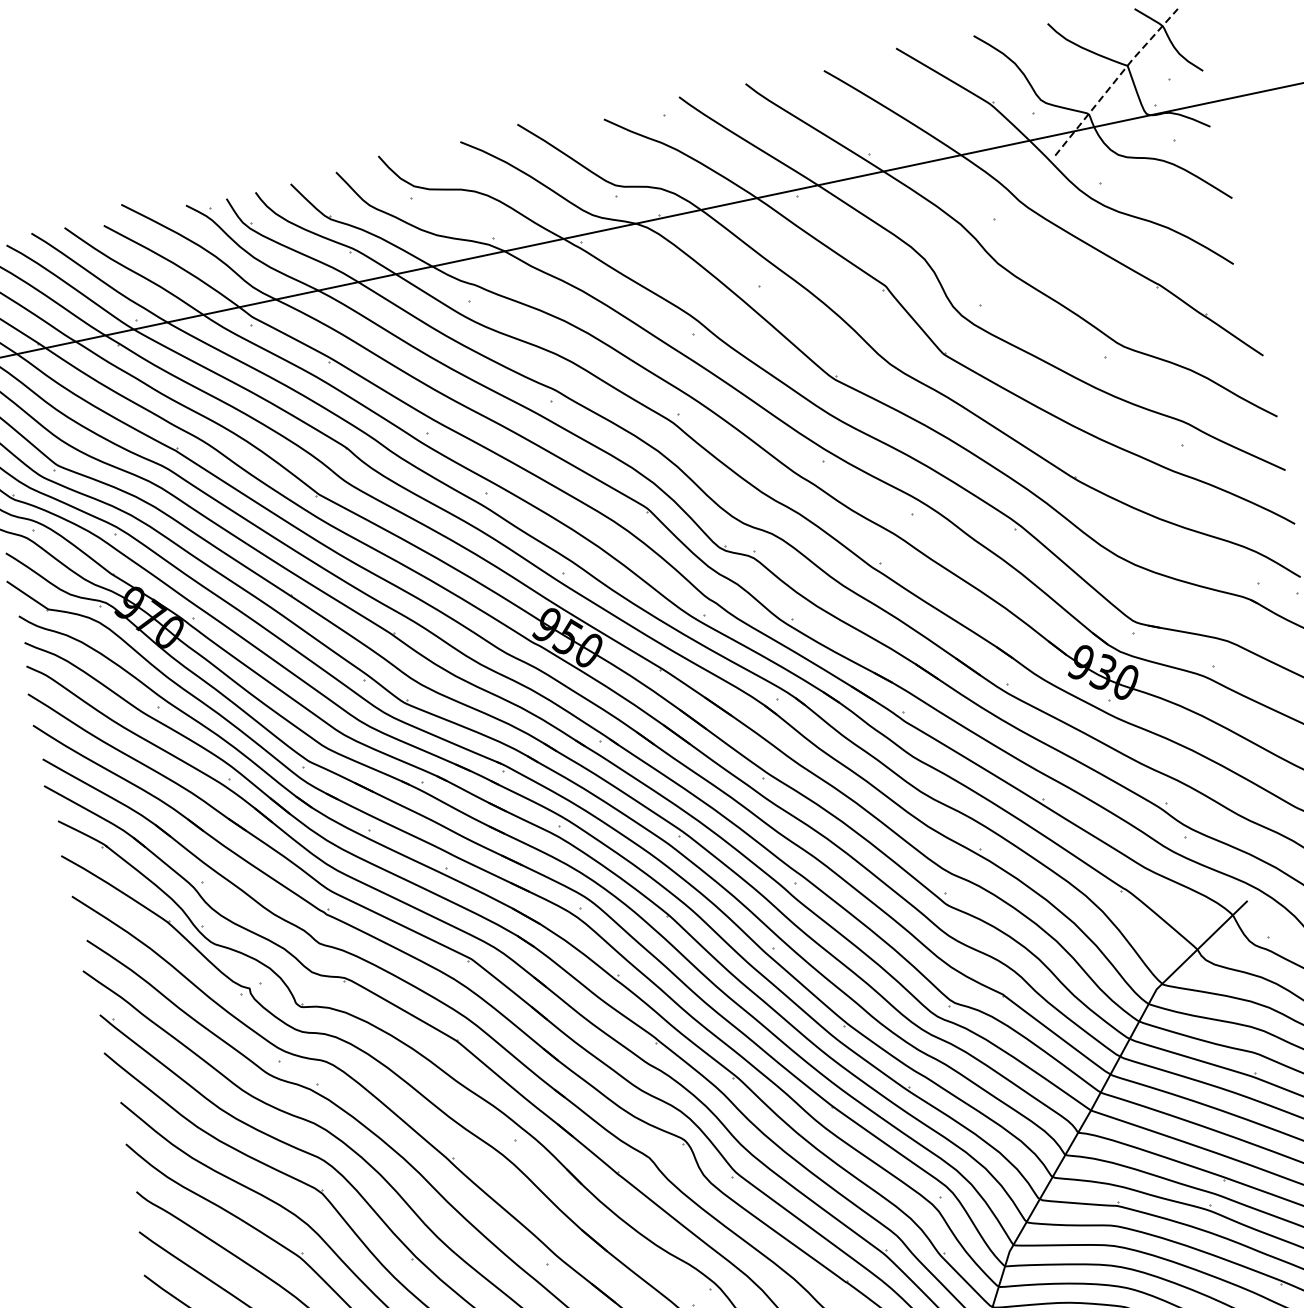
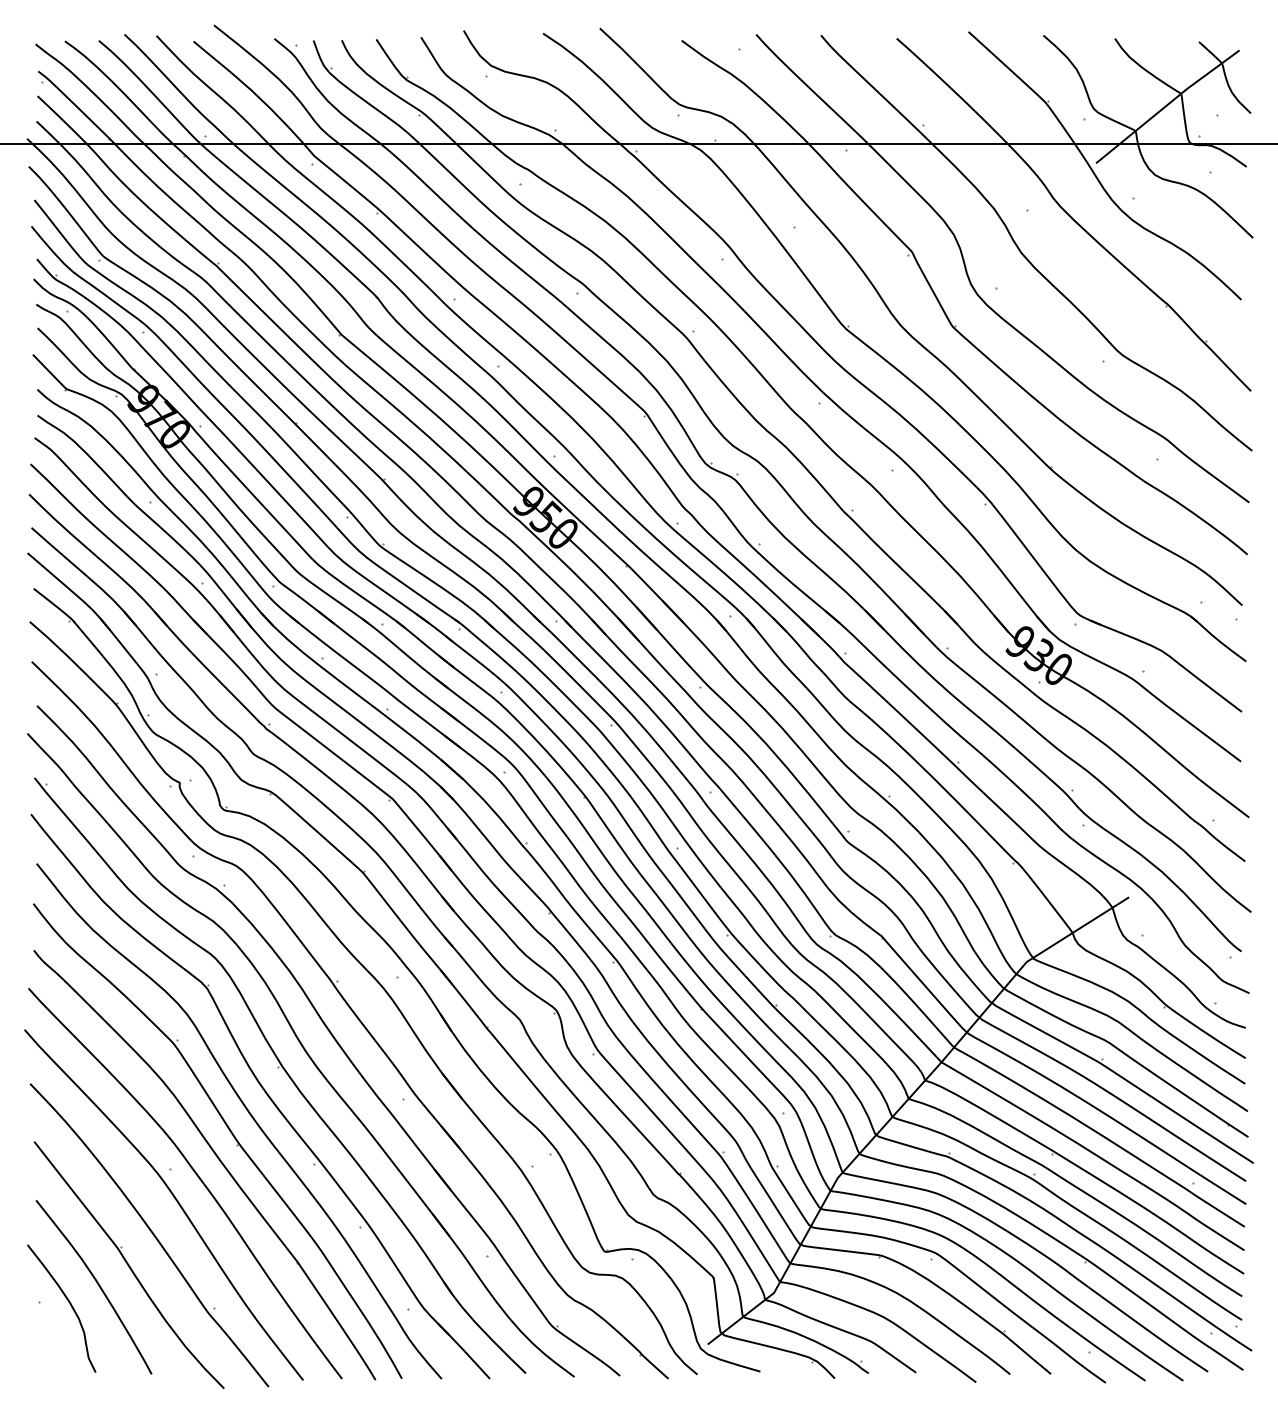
line: (1115, 80) -> (1167, 105), dashed -> solid

